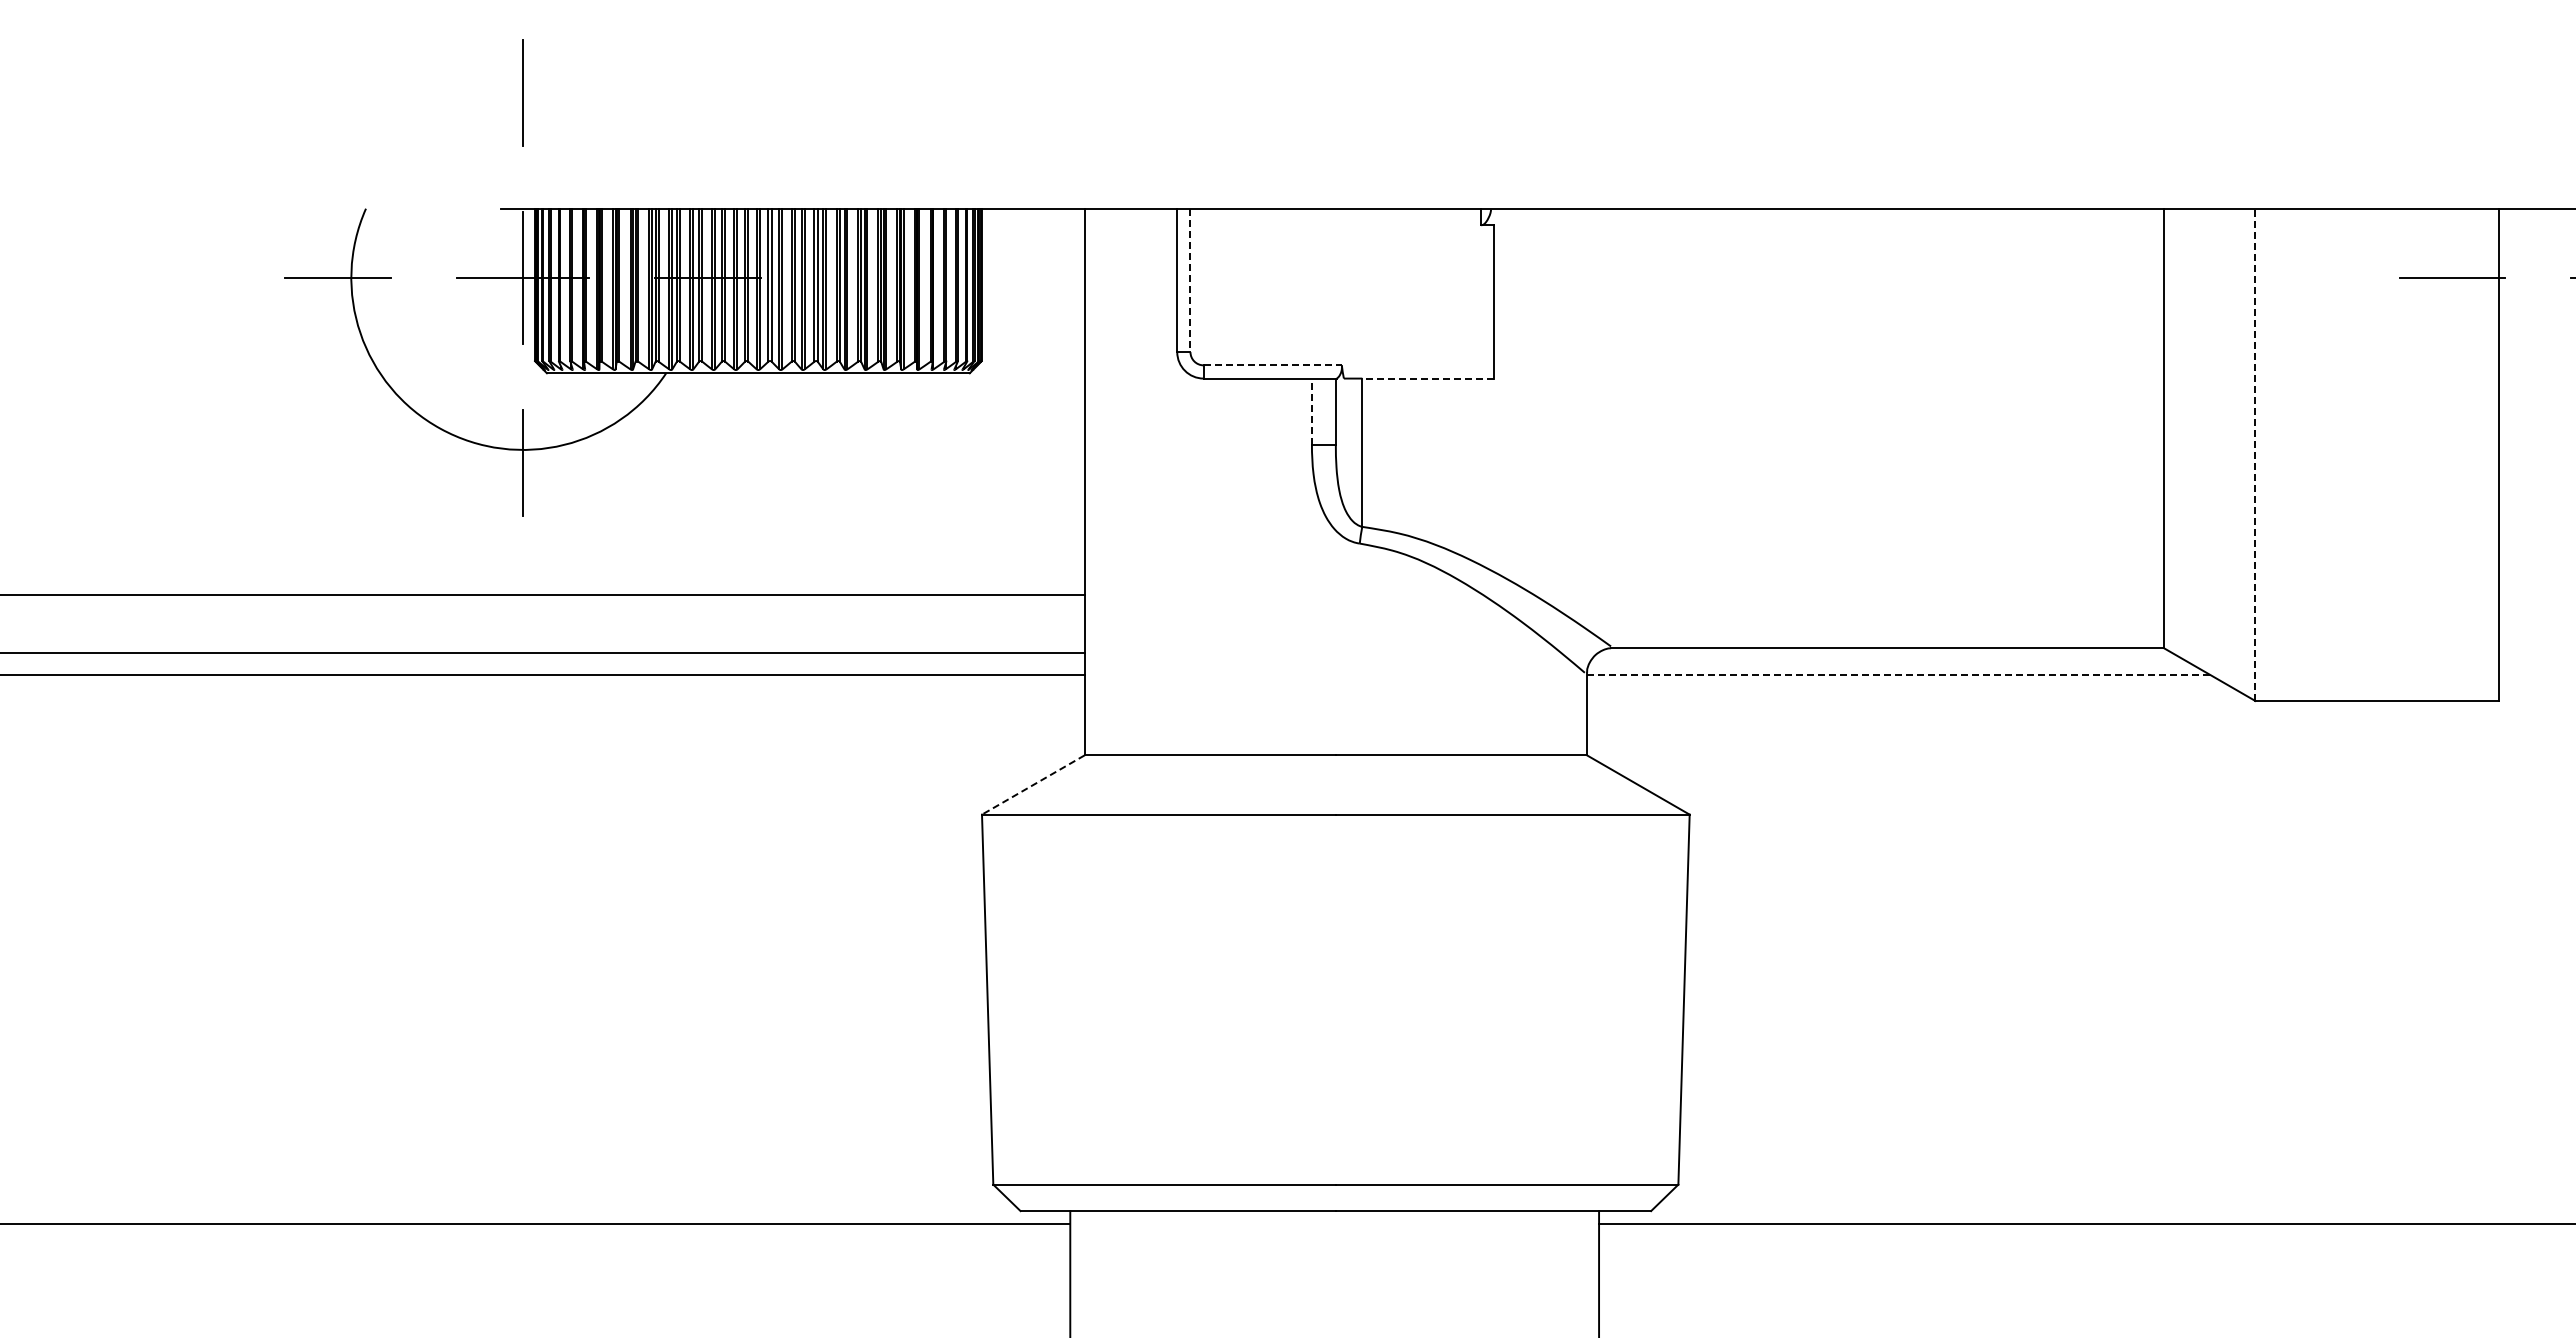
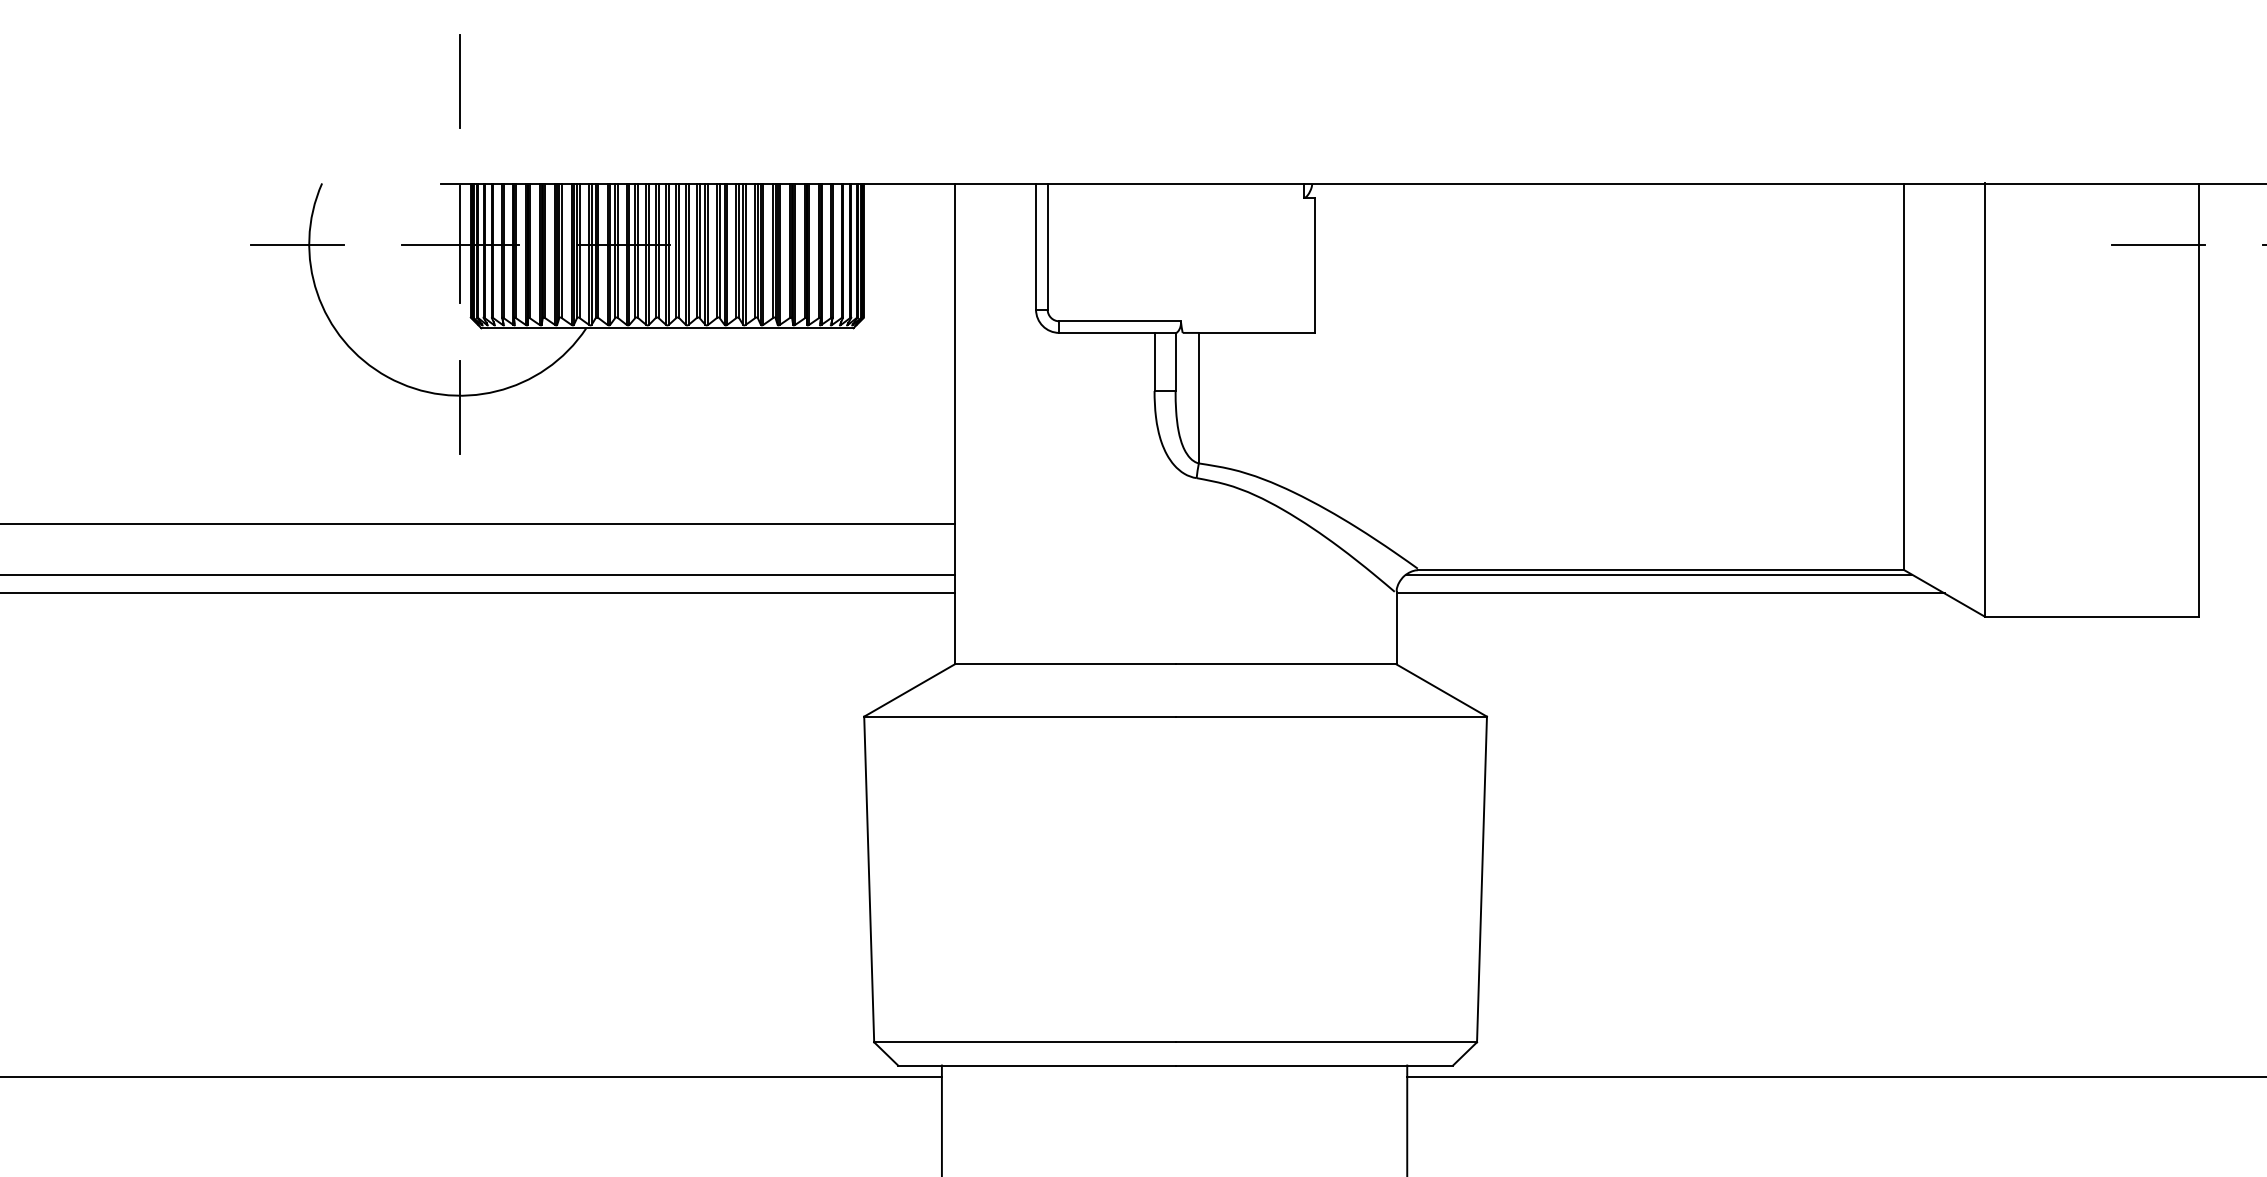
line: (1190, 281) -> (1047, 247), dashed -> solid
line: (1273, 365) -> (1120, 321), dashed -> solid
line: (1427, 378) -> (1256, 332), dashed -> solid
line: (1311, 411) -> (1154, 361), dashed -> solid
line: (2255, 454) -> (1984, 399), dashed -> solid
line: (1885, 653) -> (1659, 574), added
line: (1897, 674) -> (1669, 593), dashed -> solid
line: (1032, 785) -> (908, 691), dashed -> solid

